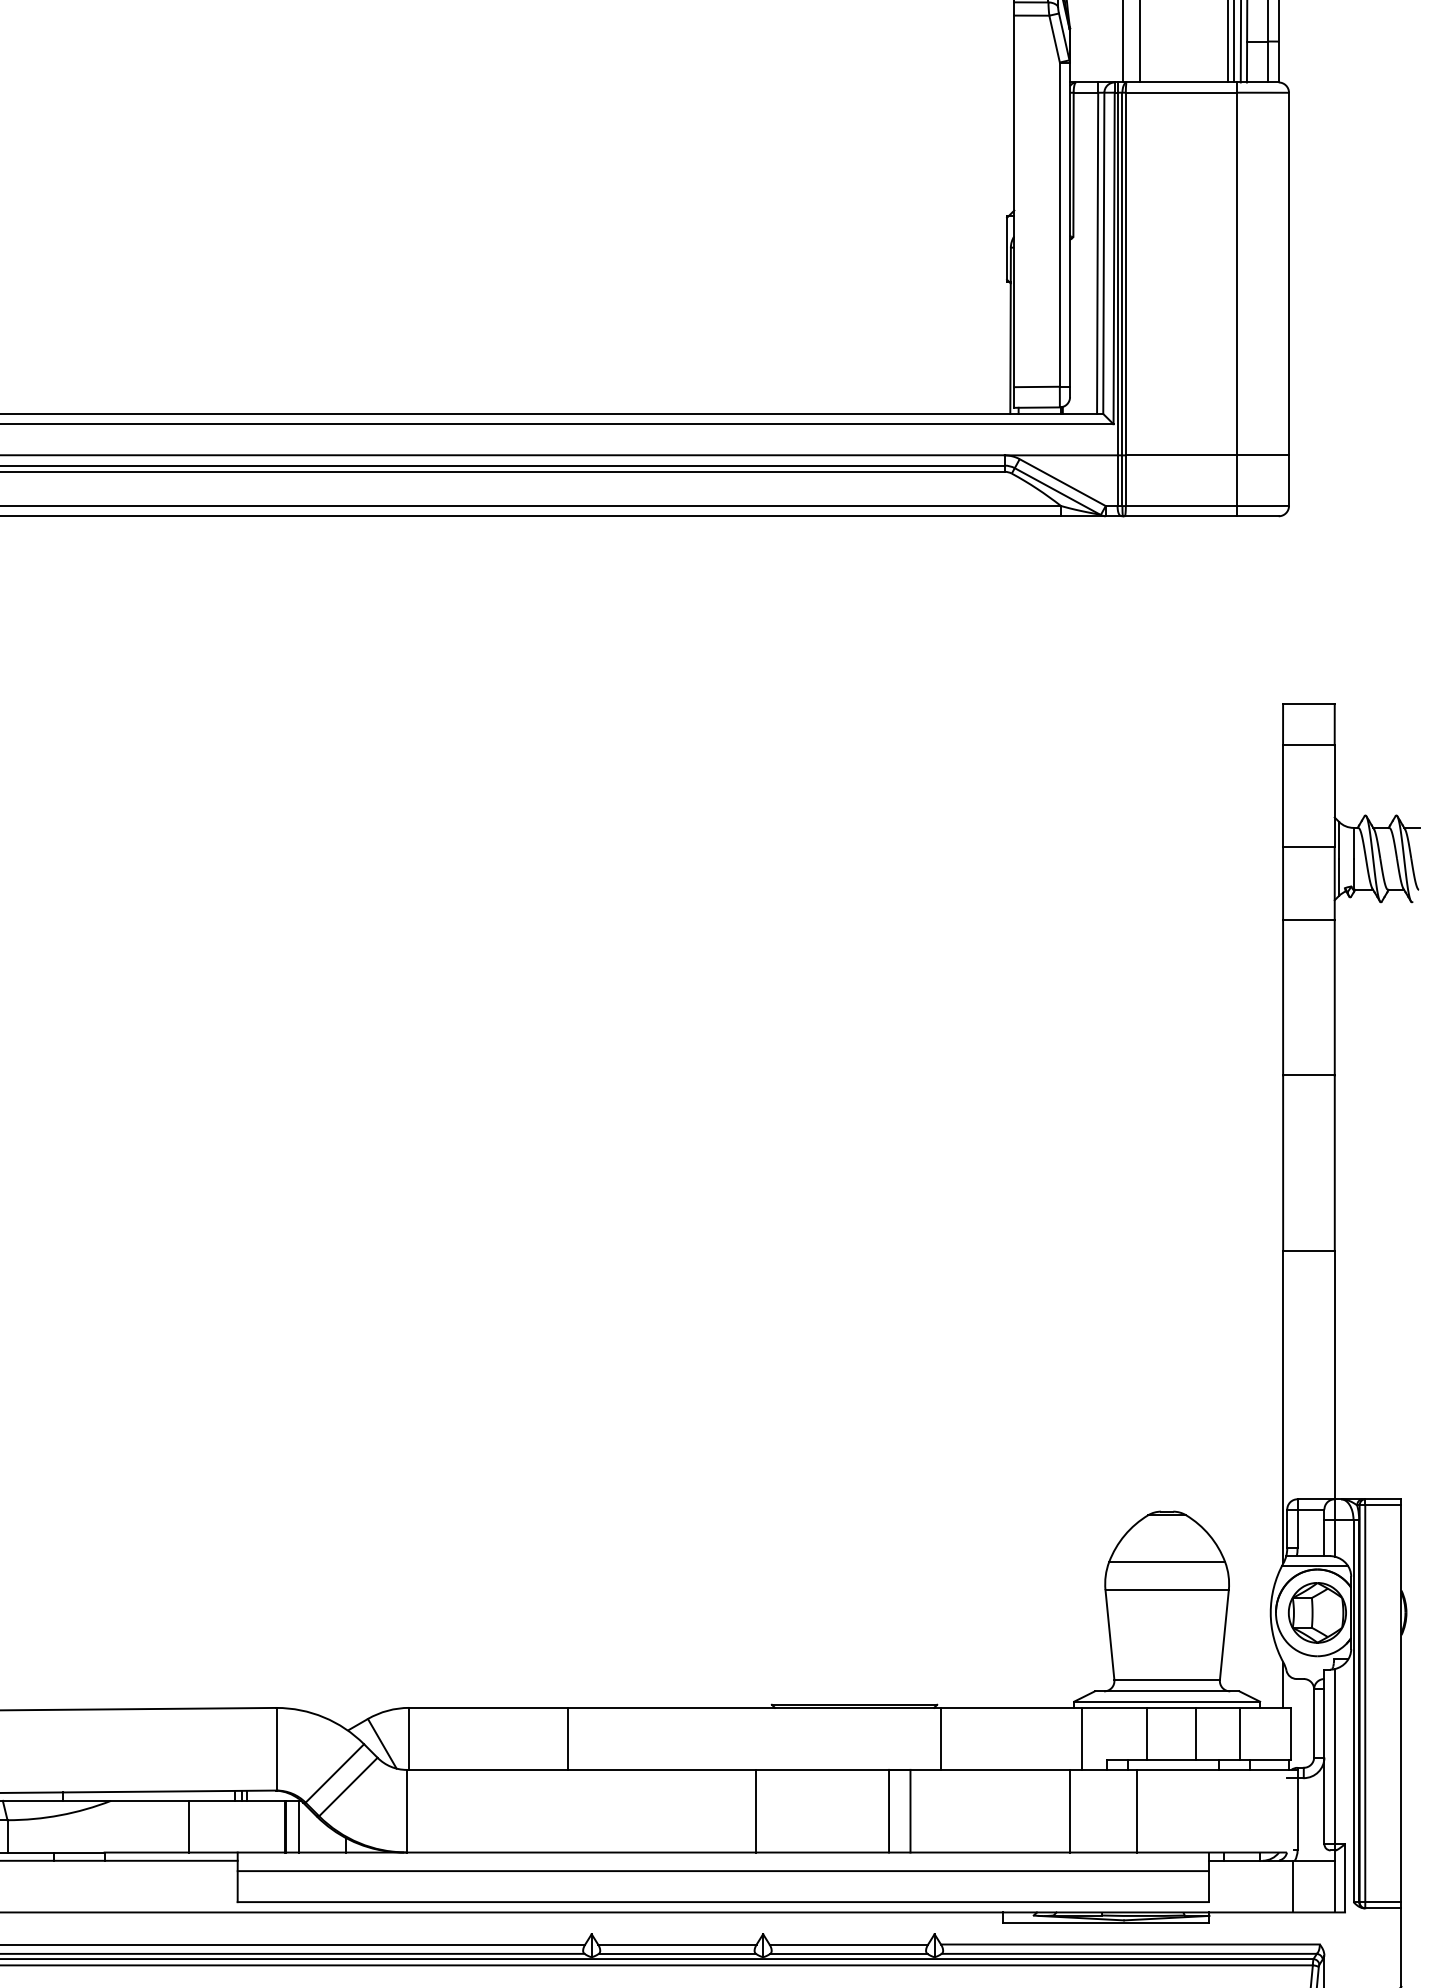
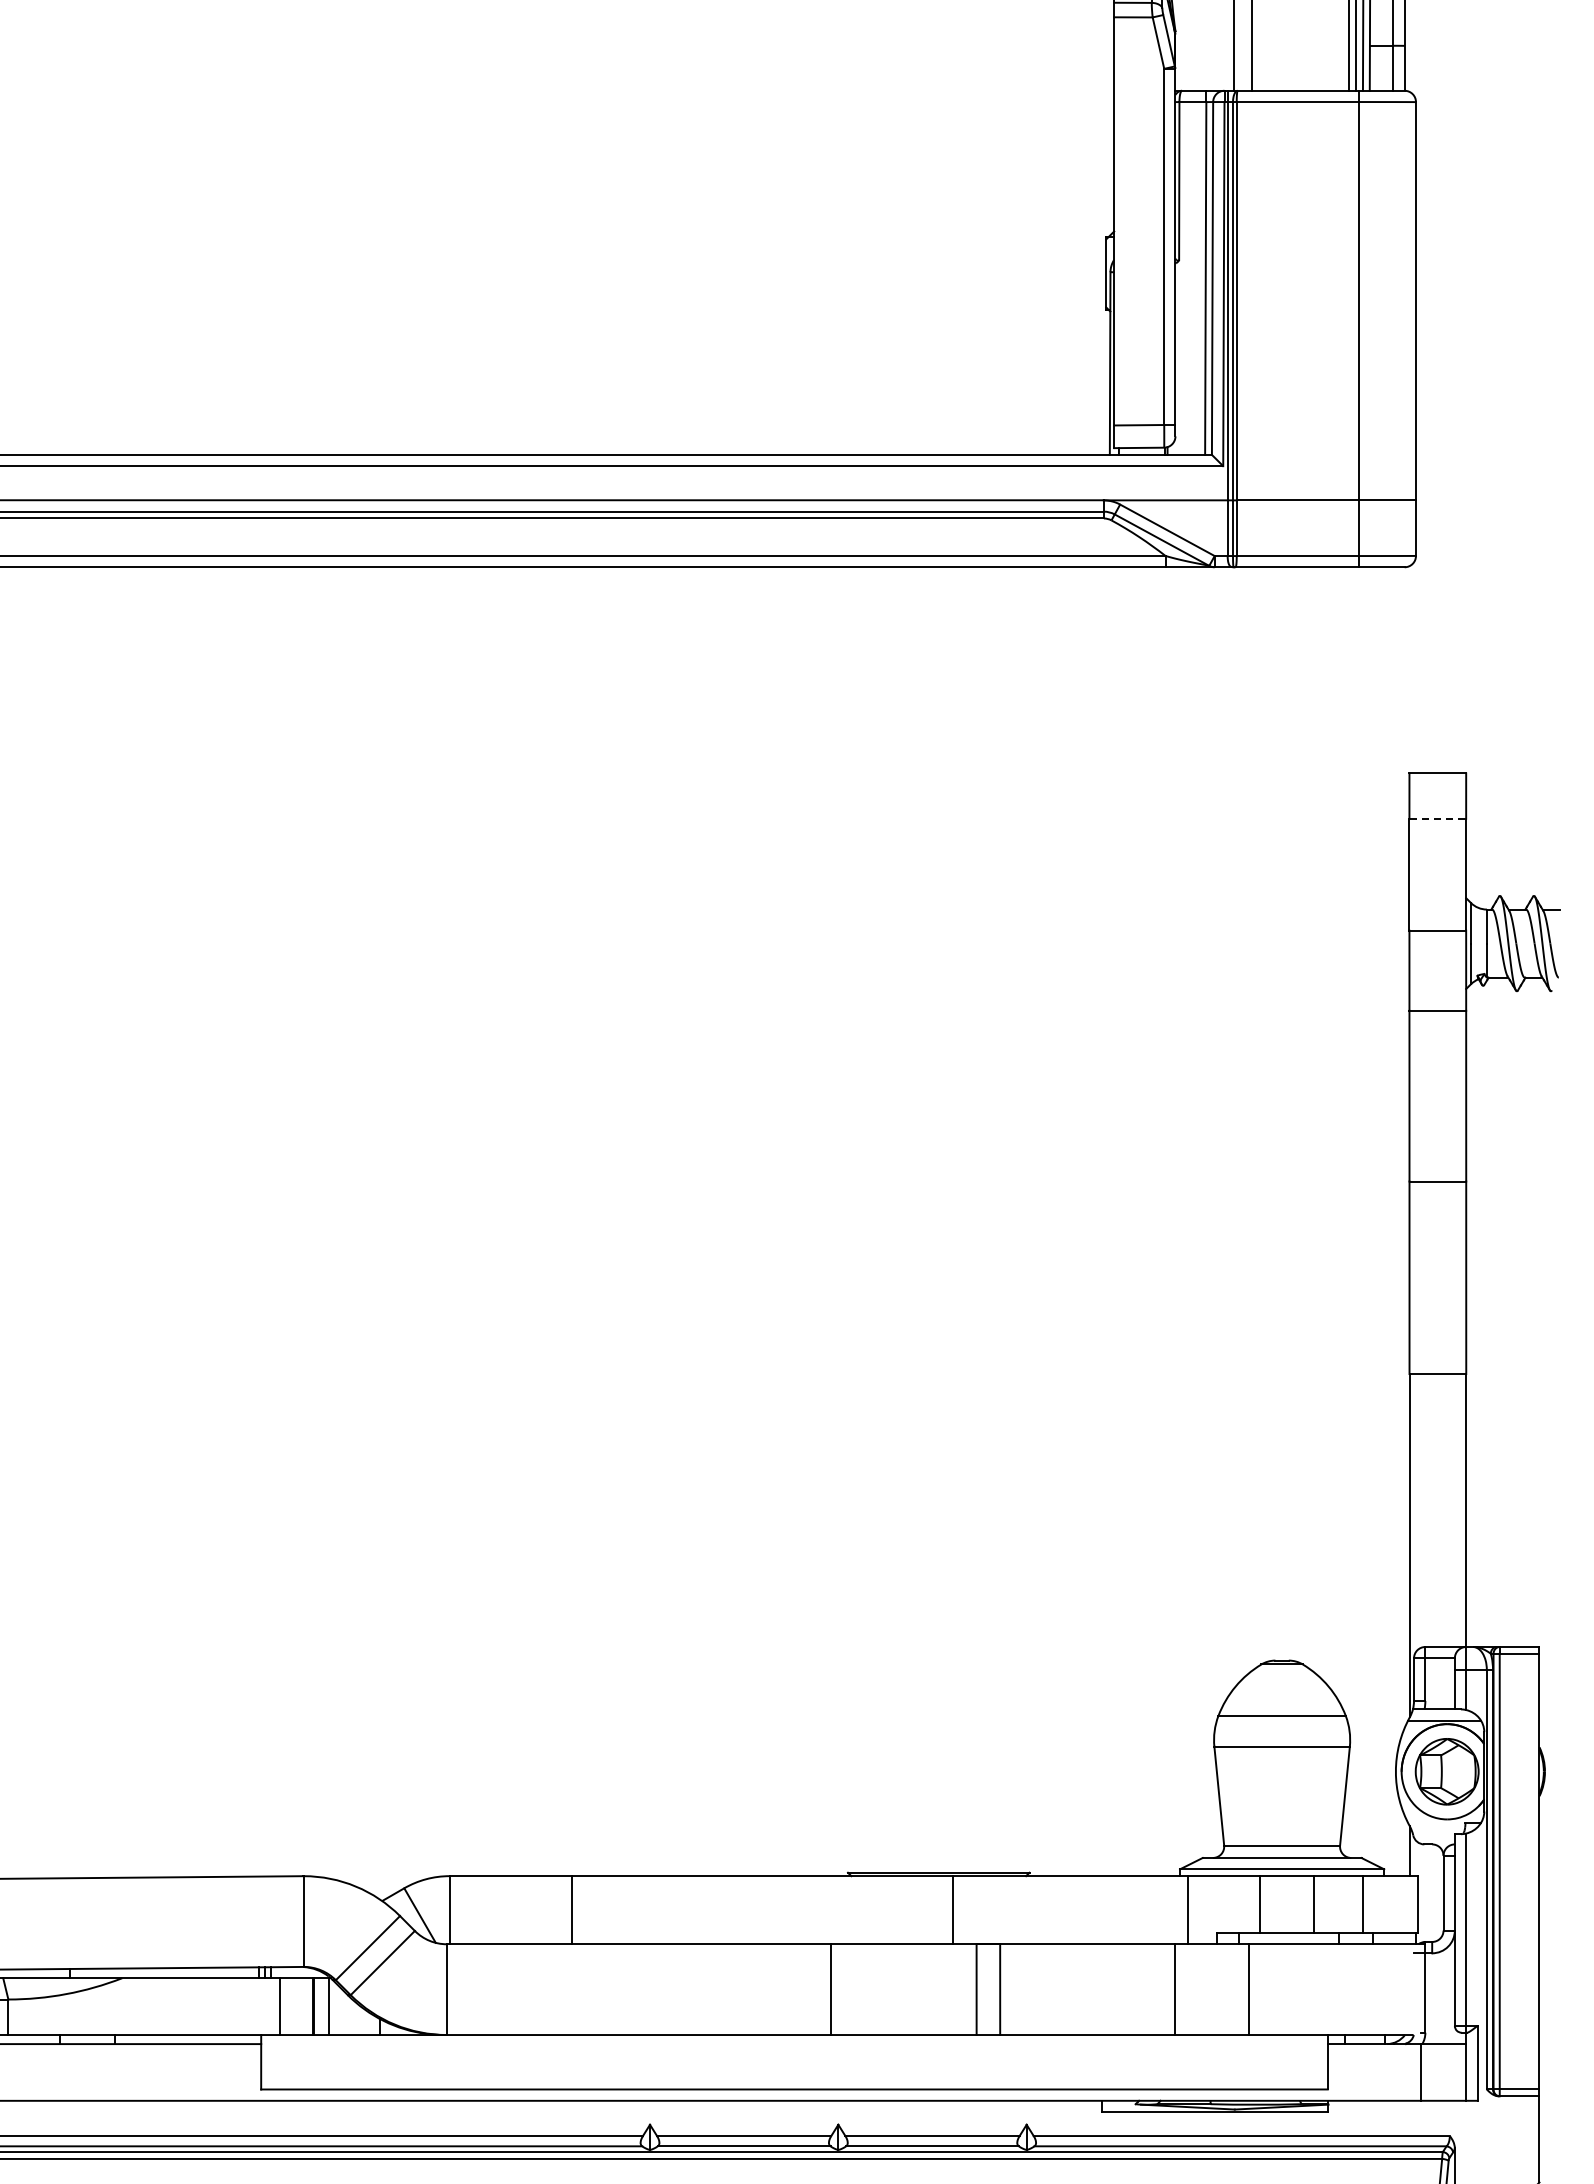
line: (1308, 745) -> (1437, 819), solid -> dashed
line: (567, 1738) -> (571, 1909), moved
line: (941, 1738) -> (952, 1909), moved
line: (188, 1826) -> (279, 2006), moved
line: (722, 1871) -> (793, 2055), removed

